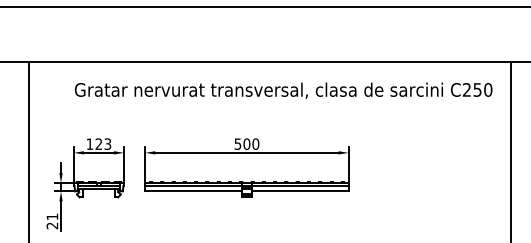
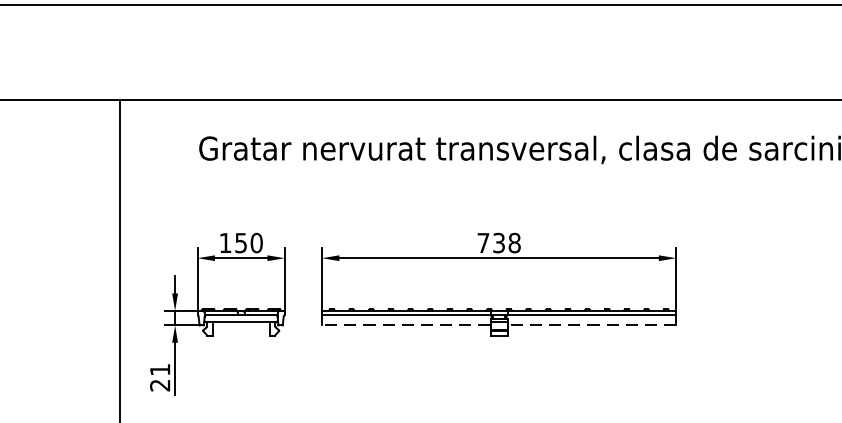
text: (103, 143) -> (249, 241), 123 -> 150
text: (246, 143) -> (498, 241), 500 -> 738
line: (193, 191) -> (405, 325), solid -> dashed
line: (299, 191) -> (590, 325), solid -> dashed

